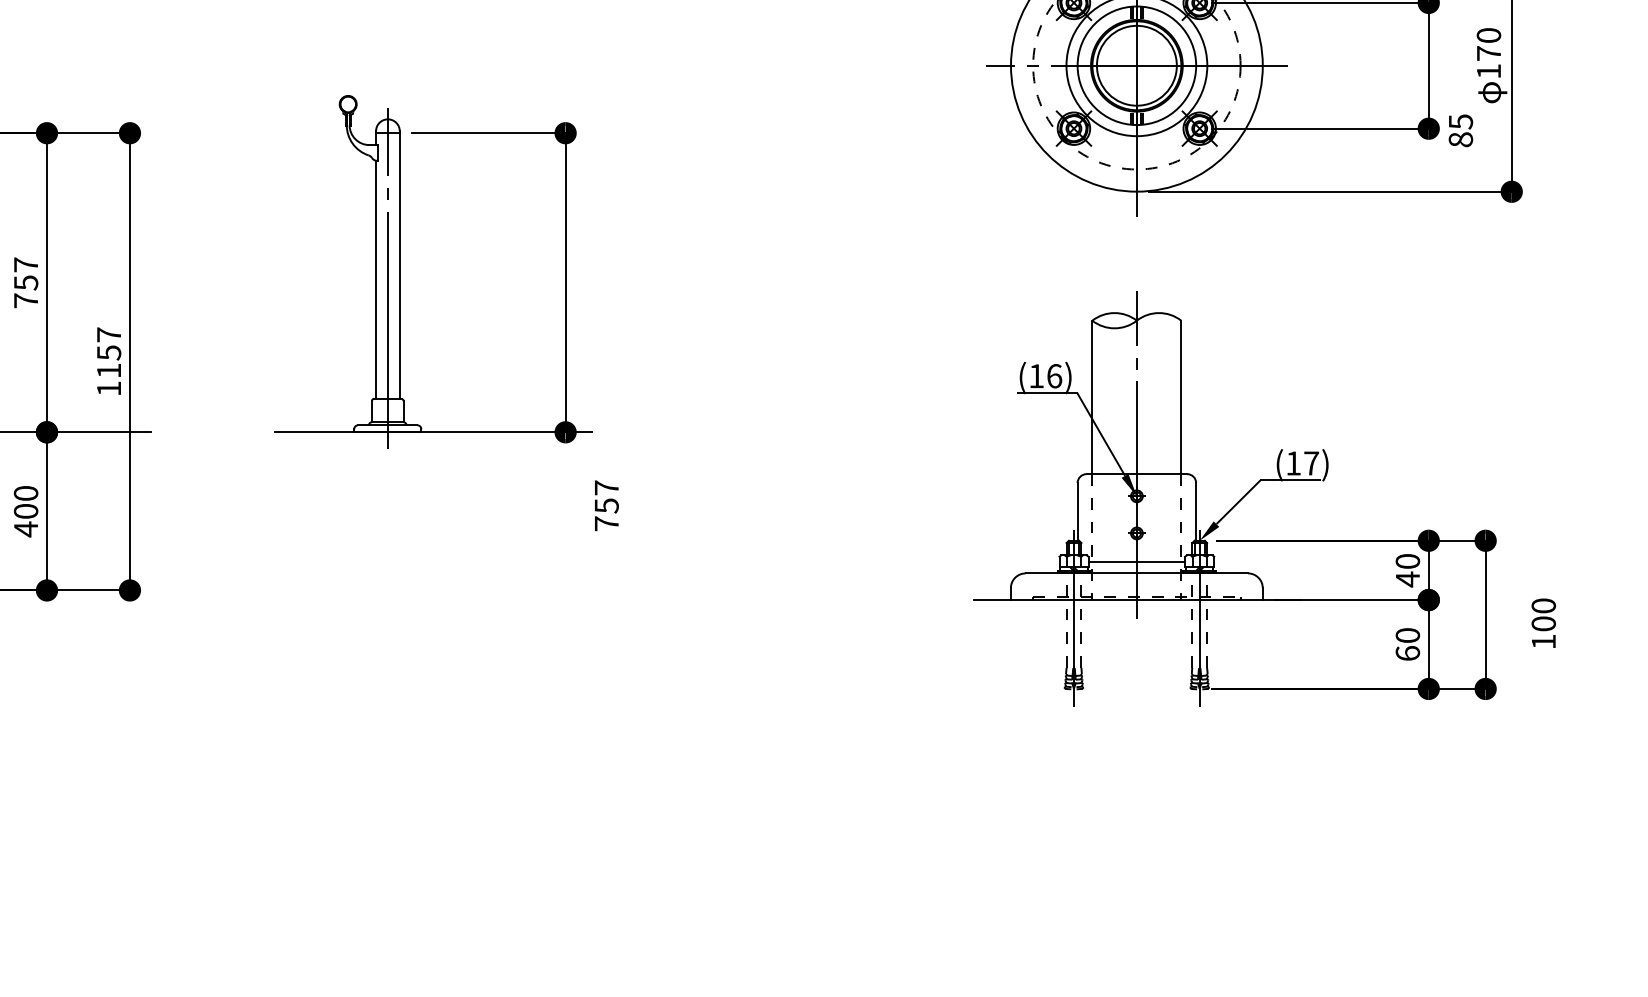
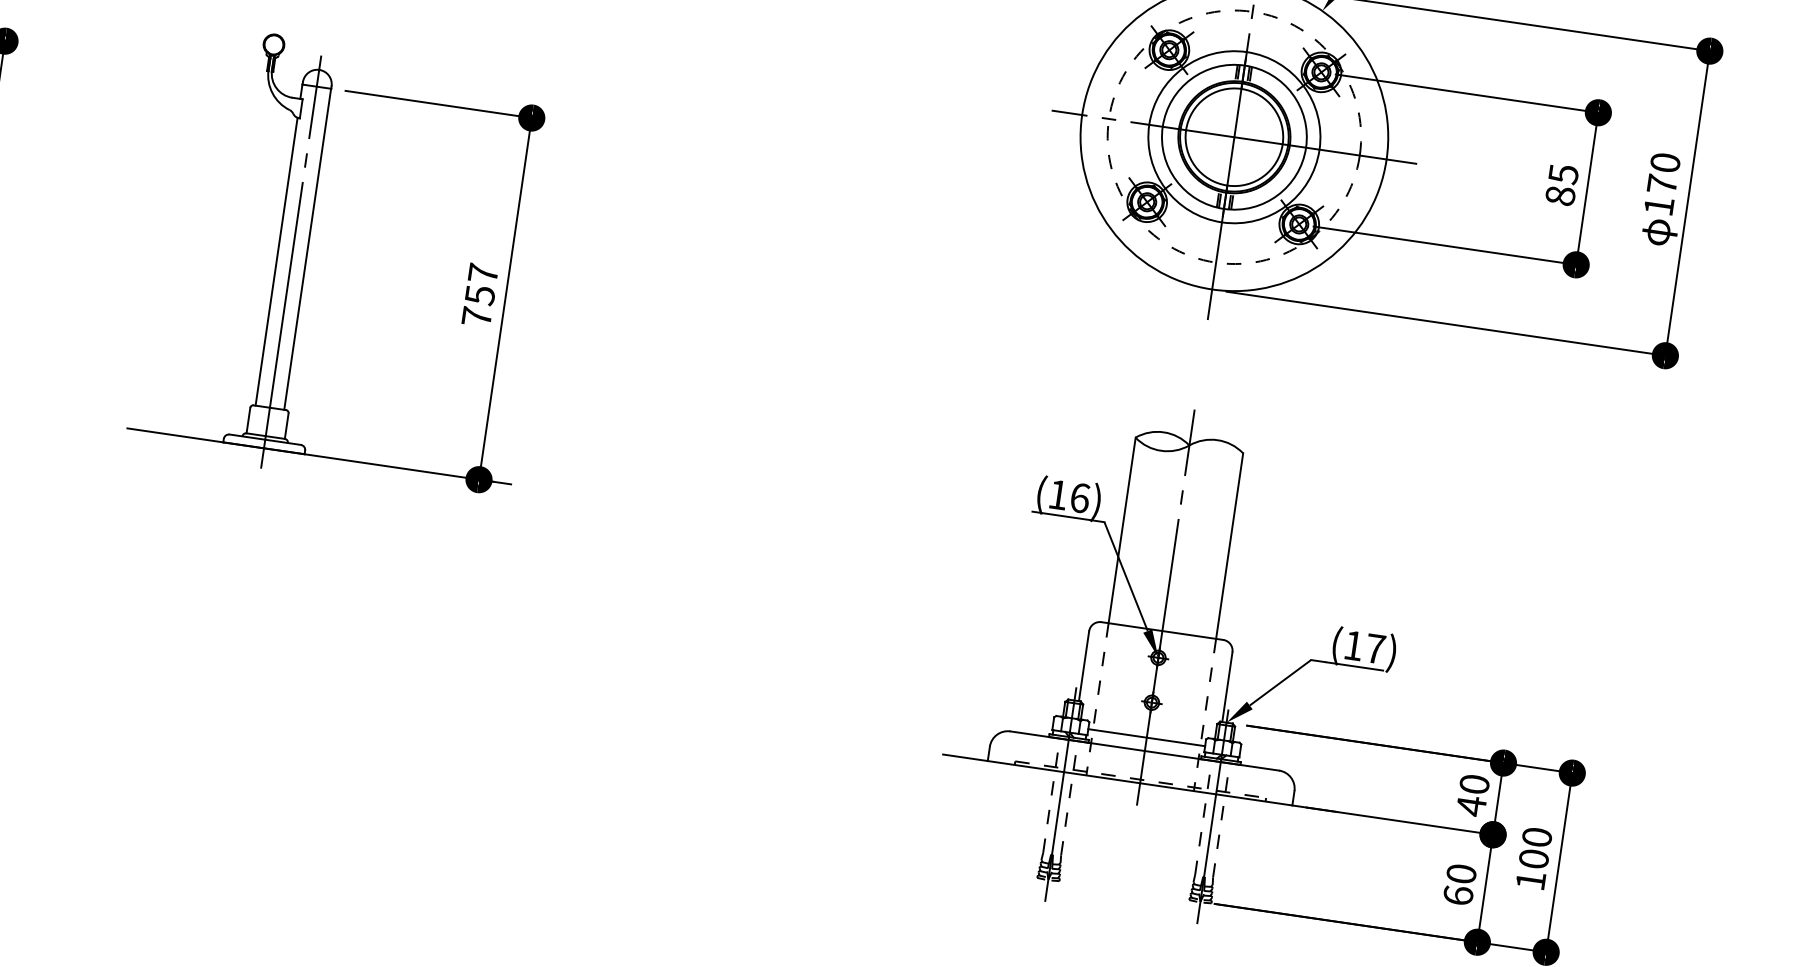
text: (1460, 130) -> (1561, 184), moved
text: (606, 505) -> (479, 294), moved
text: (1543, 622) -> (1533, 857), moved

